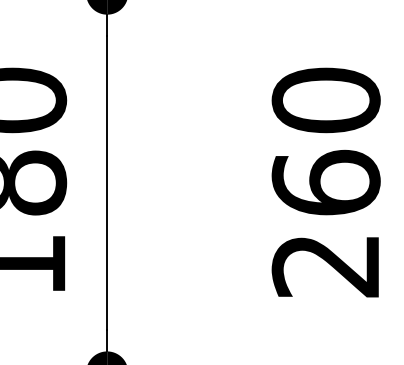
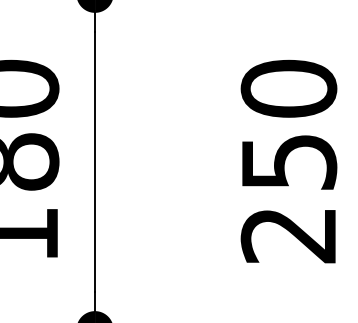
text: (325, 182) -> (288, 161), 260 -> 250

